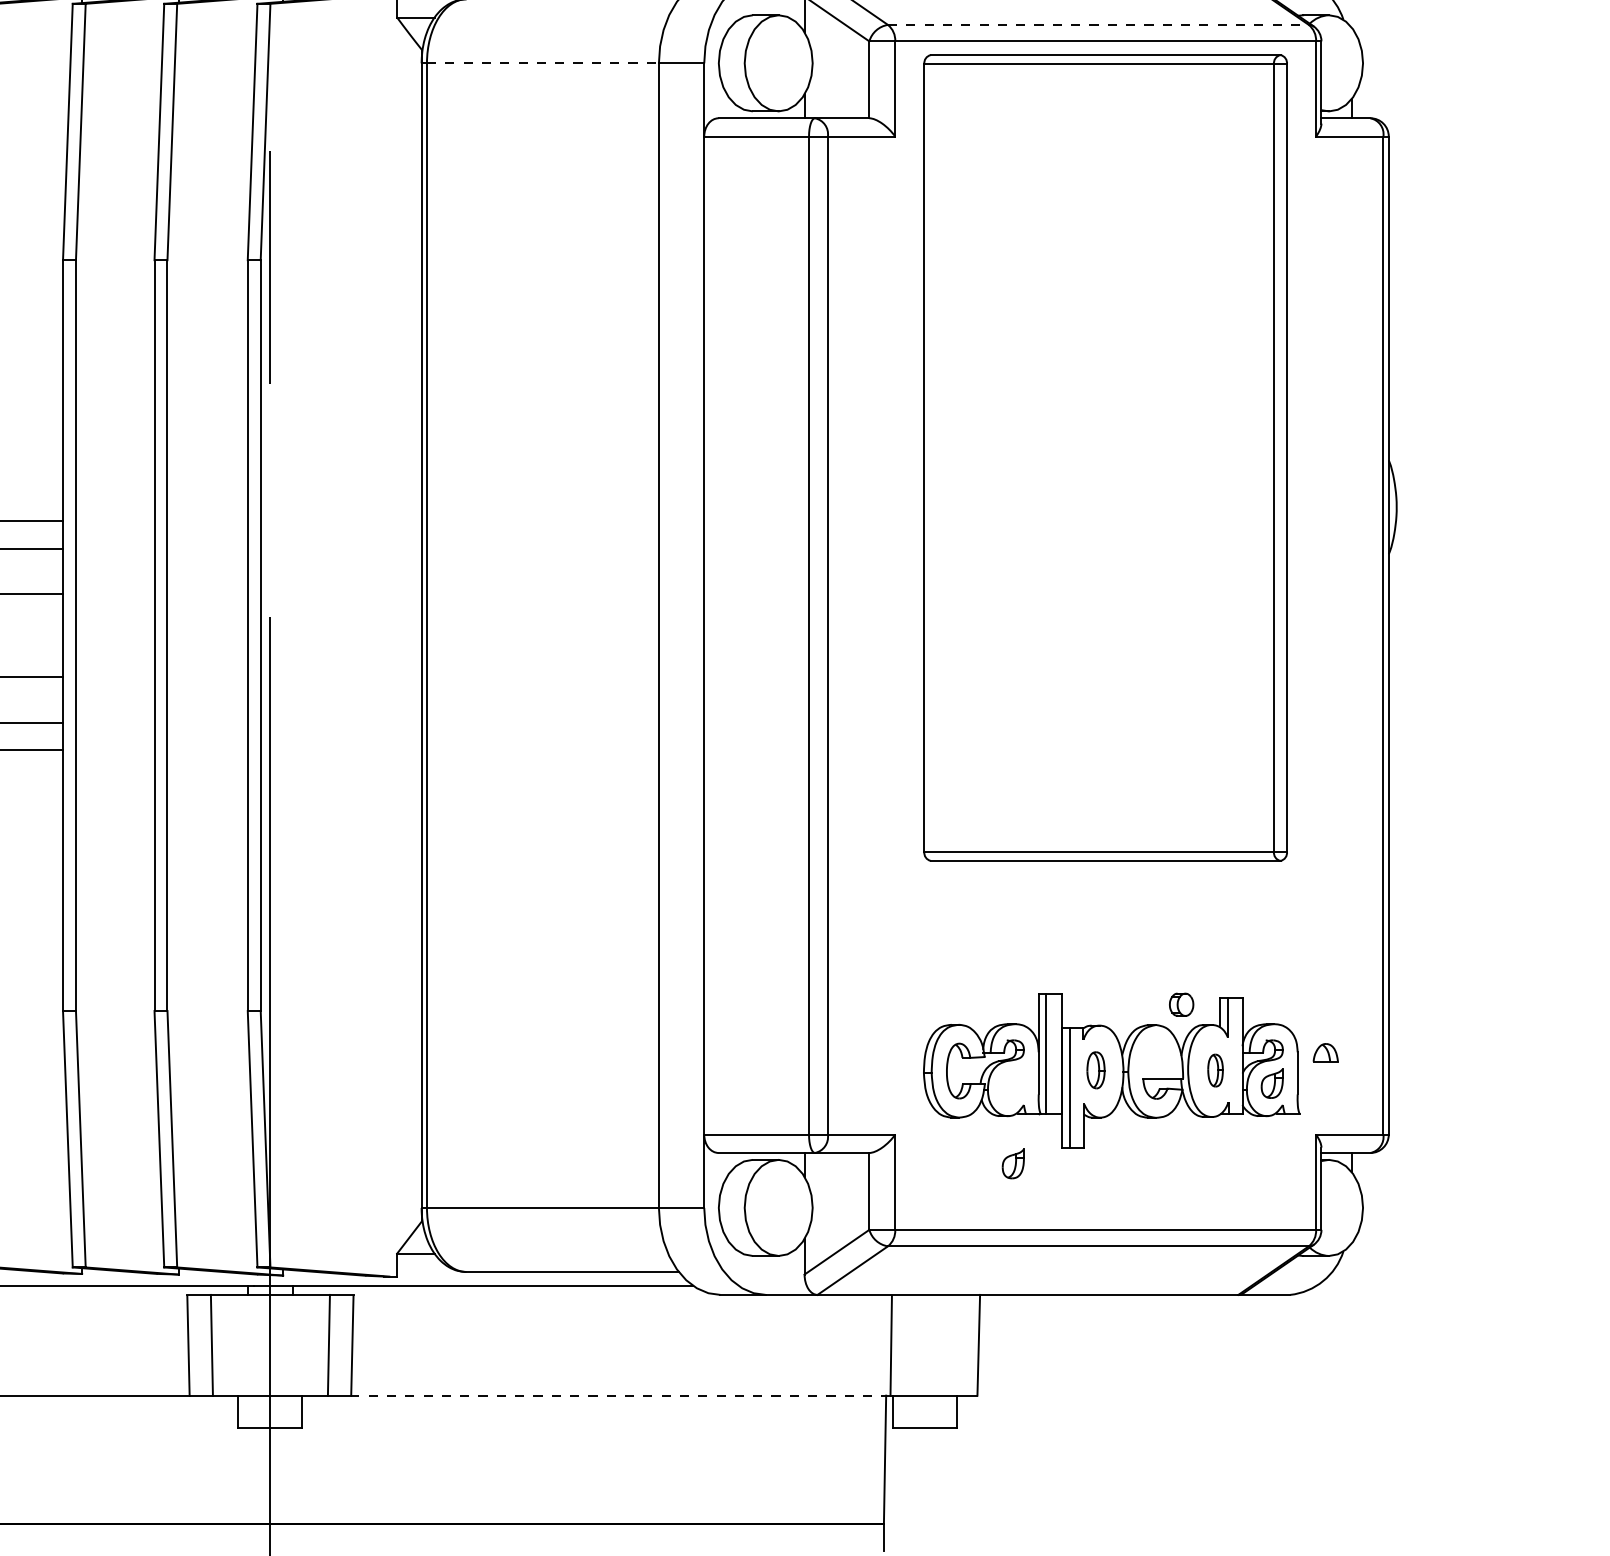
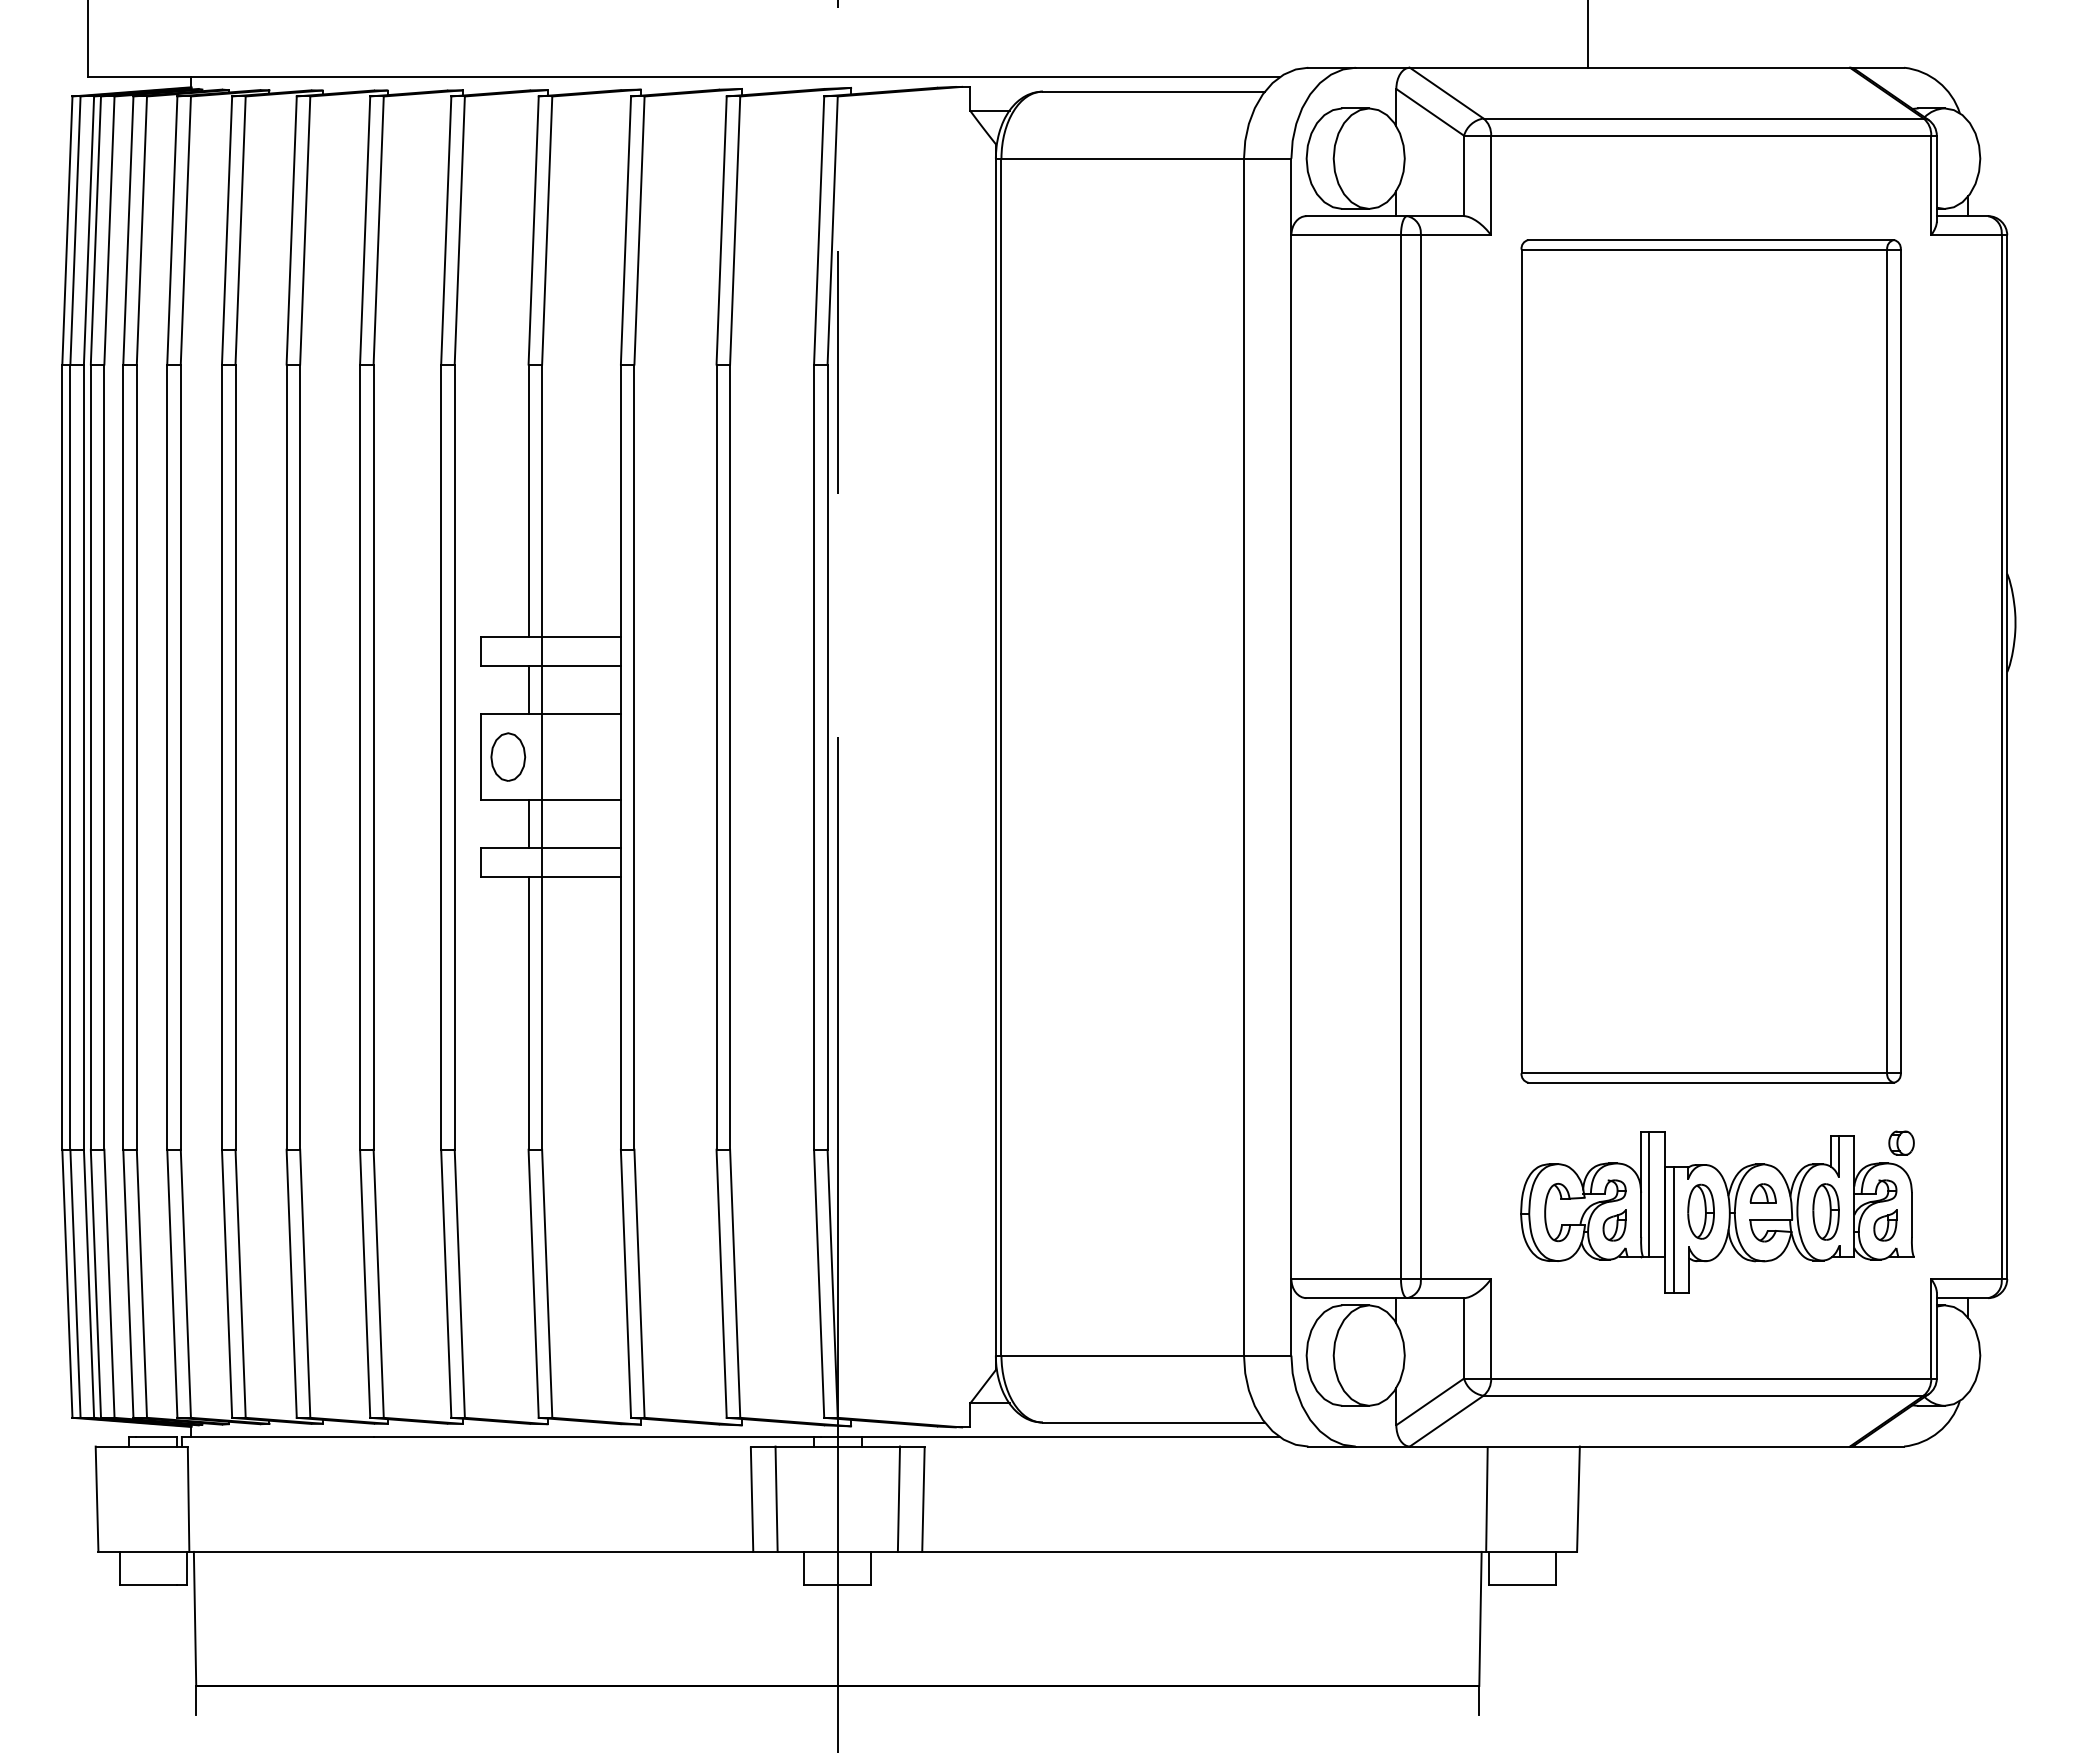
line: (1099, 24) -> (1704, 118), dashed -> solid
line: (543, 63) -> (1123, 158), dashed -> solid
part: (1105, 458) -> (1710, 661), moved
part: (1181, 1004) -> (1901, 1142), moved
part: (1324, 1052) -> (1762, 1193), moved
part: (1095, 1070) -> (1700, 1211), size x1.43
part: (1215, 1070) -> (1825, 1211), size x1.67
part: (1013, 1163) -> (1614, 1225), moved
line: (621, 1395) -> (1204, 1551), dashed -> solid

